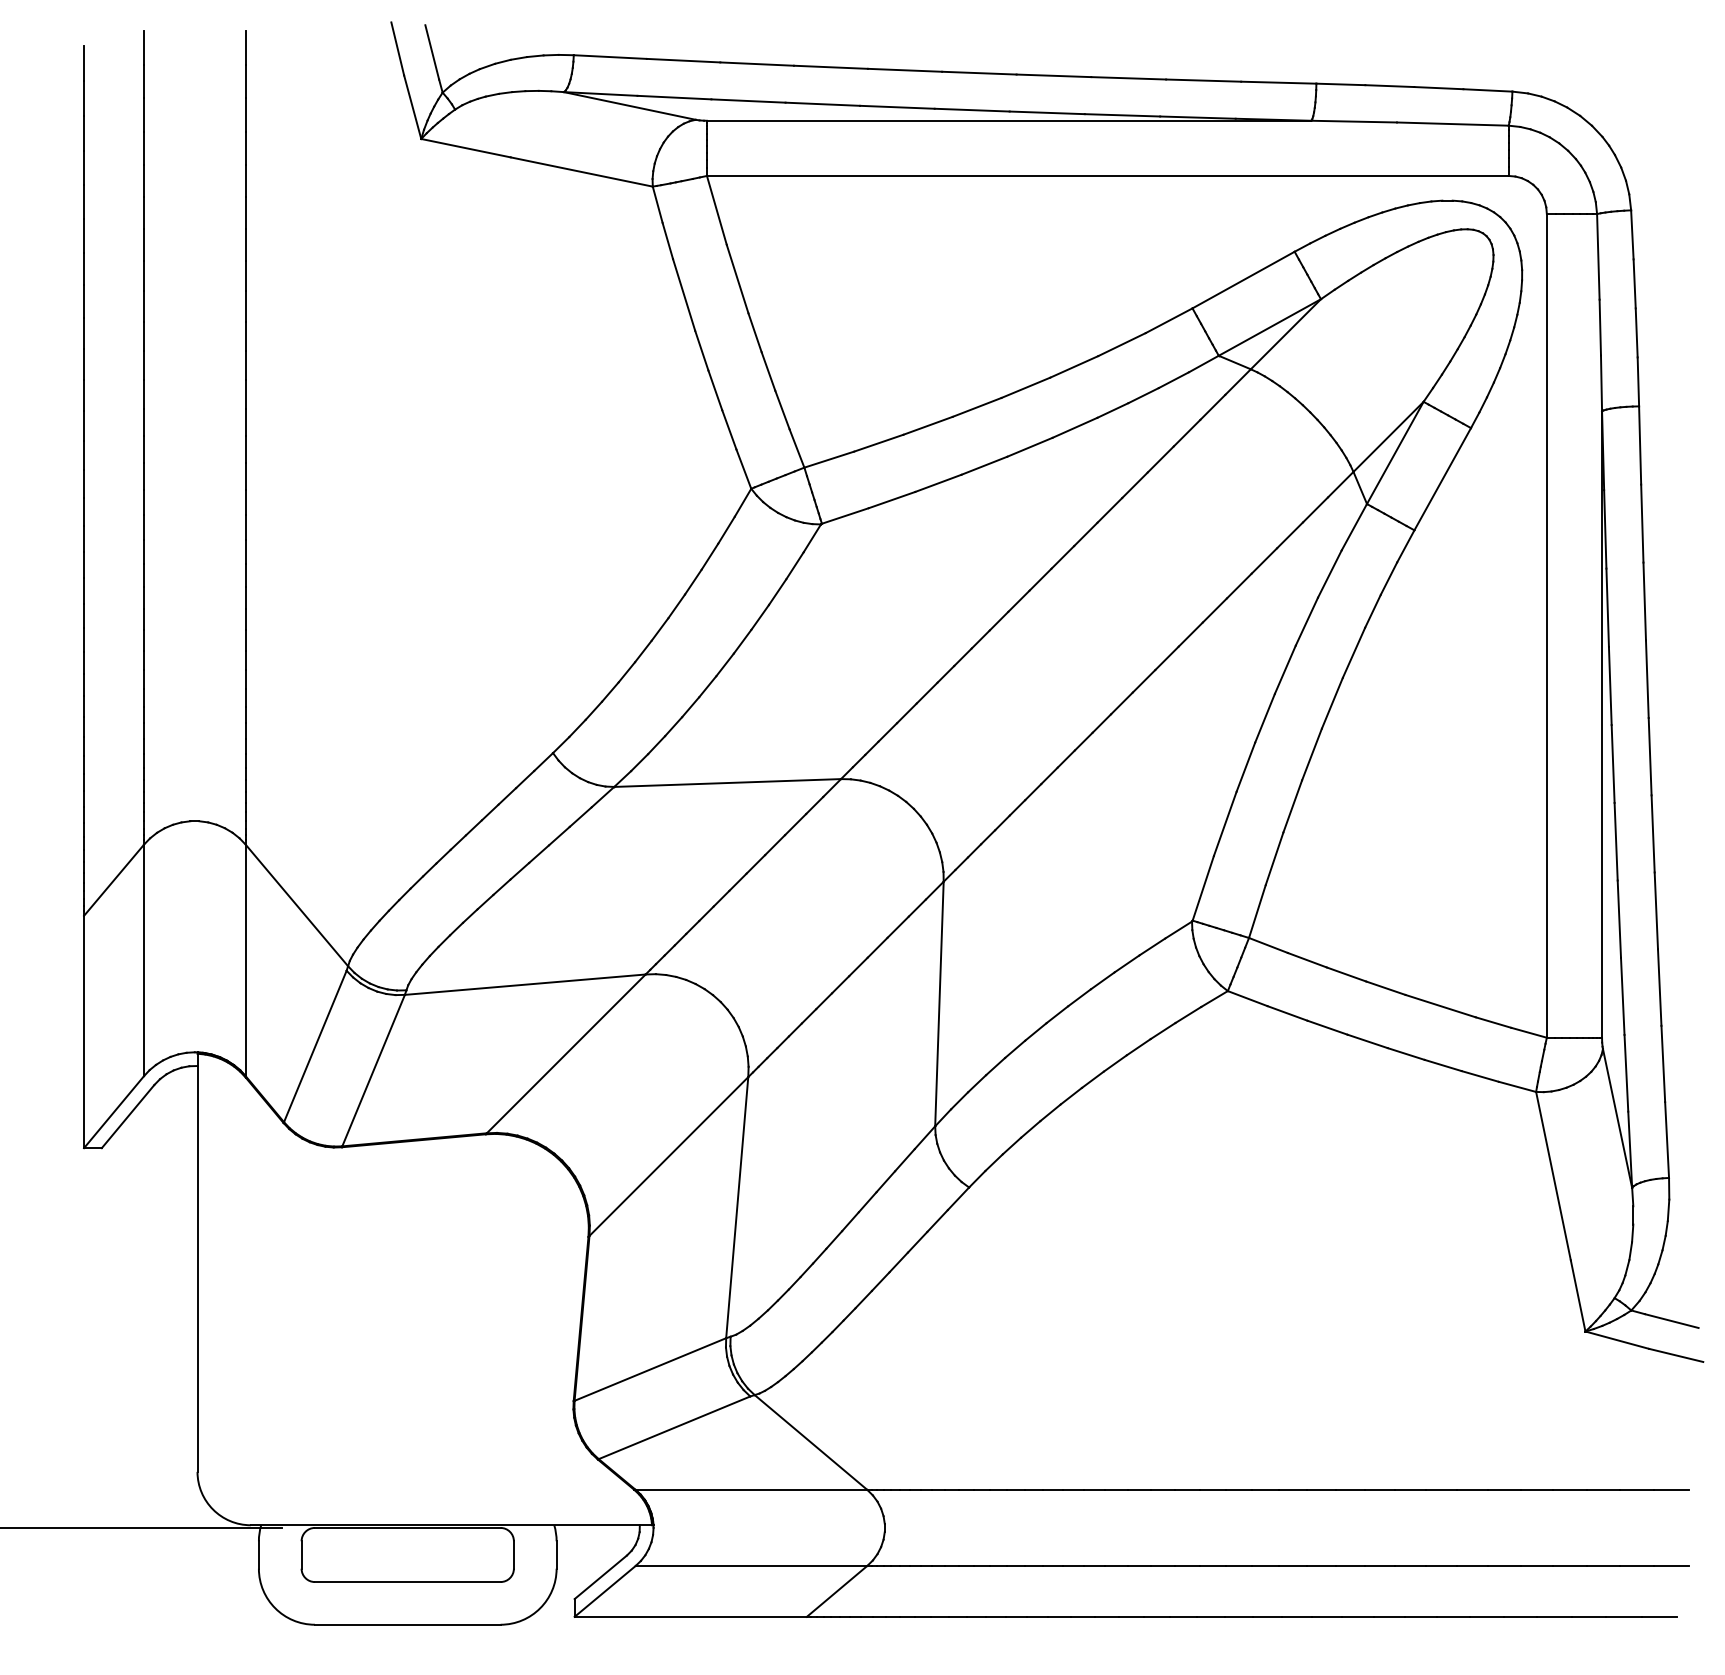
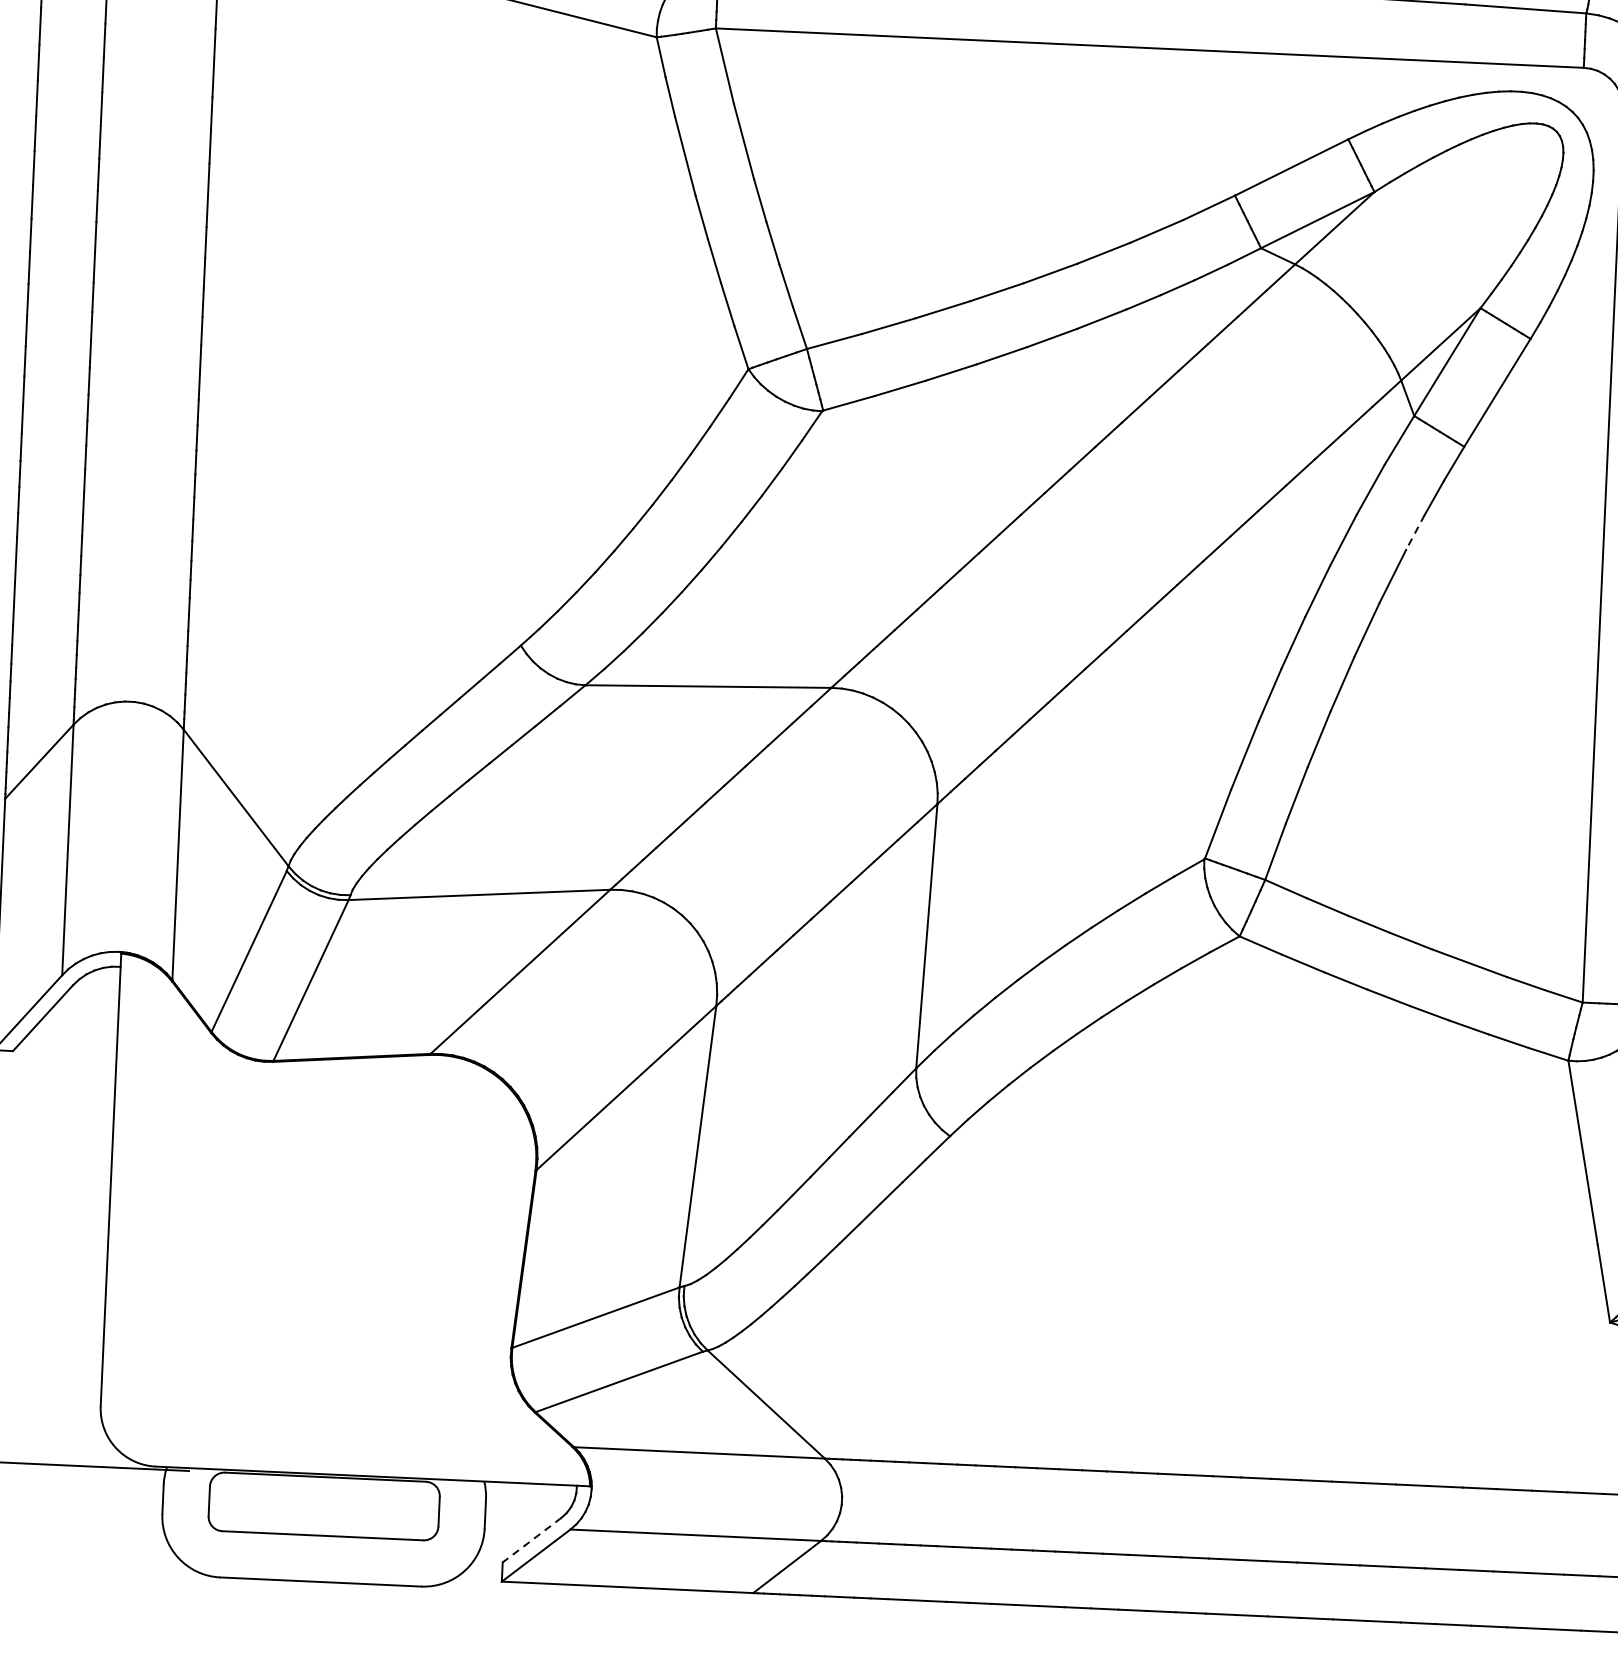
line: (1372, 611) -> (1414, 532), solid -> dashed
line: (600, 1577) -> (531, 1540), solid -> dashed

